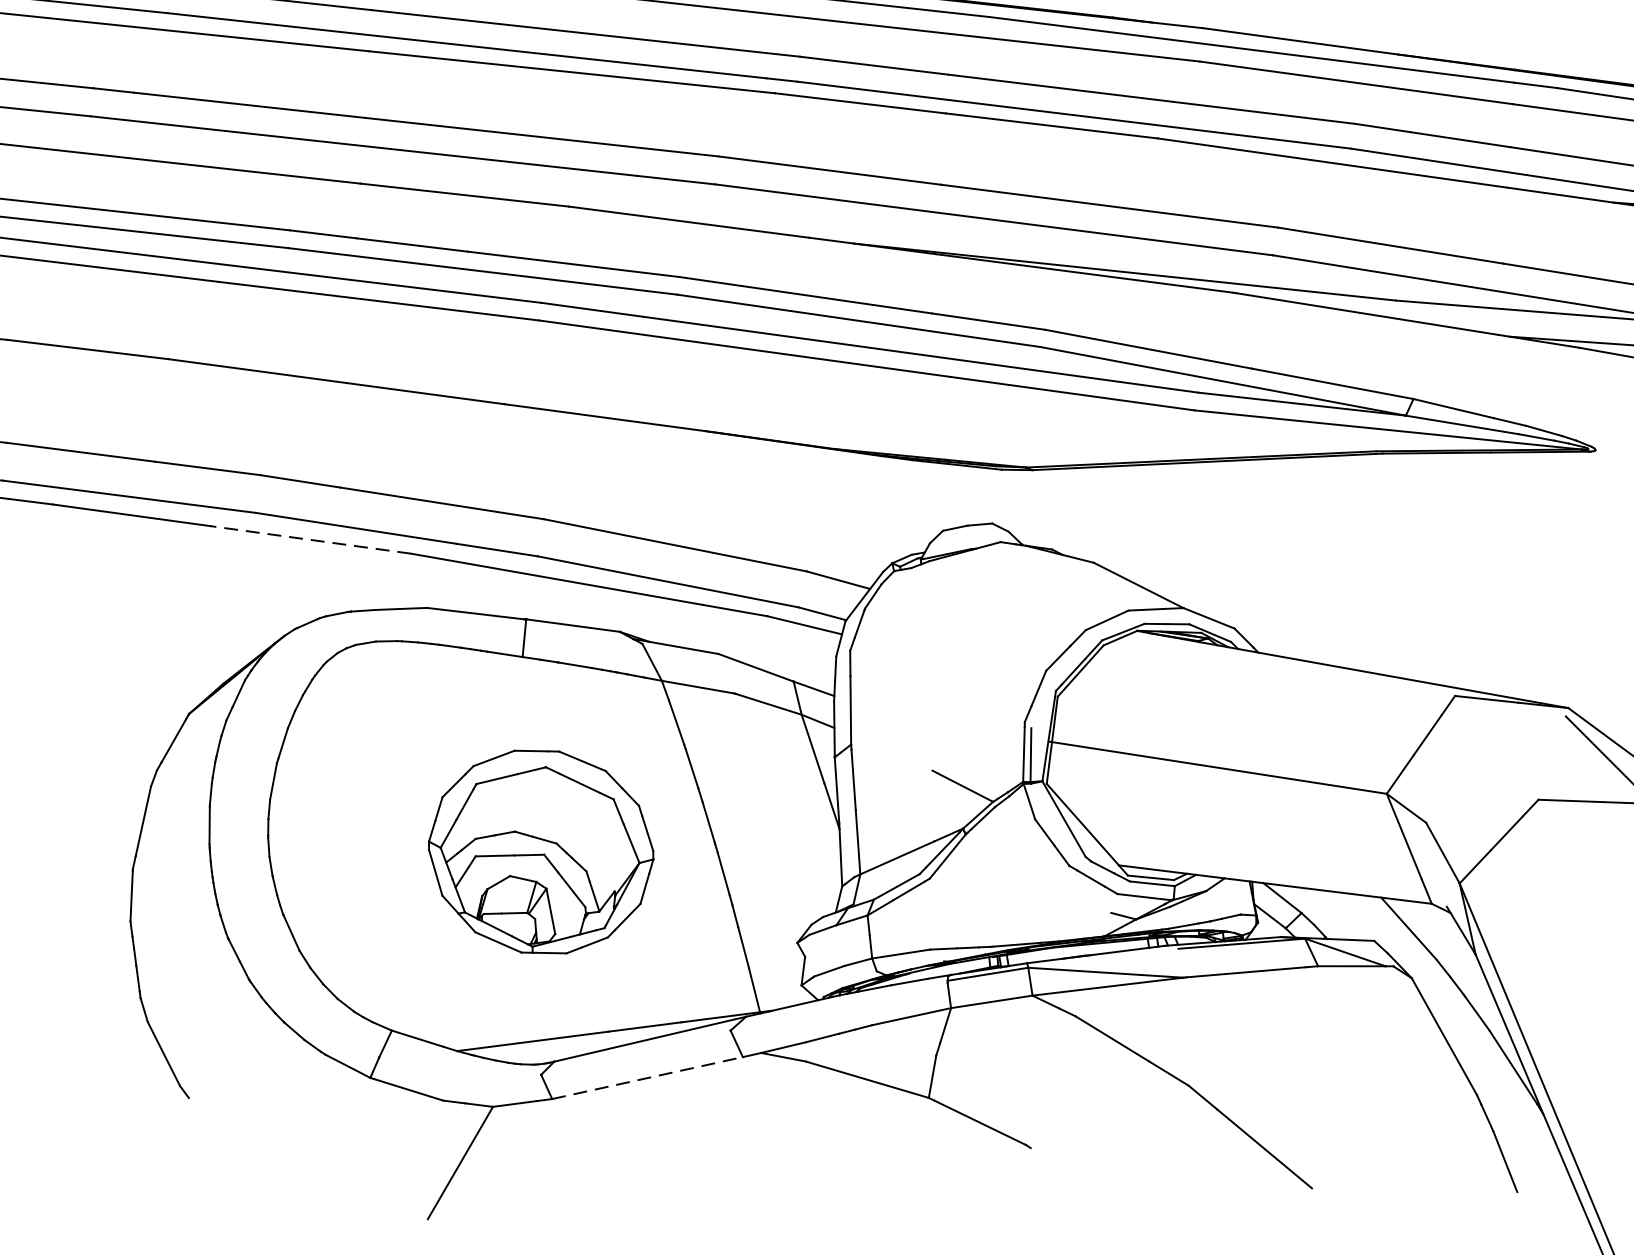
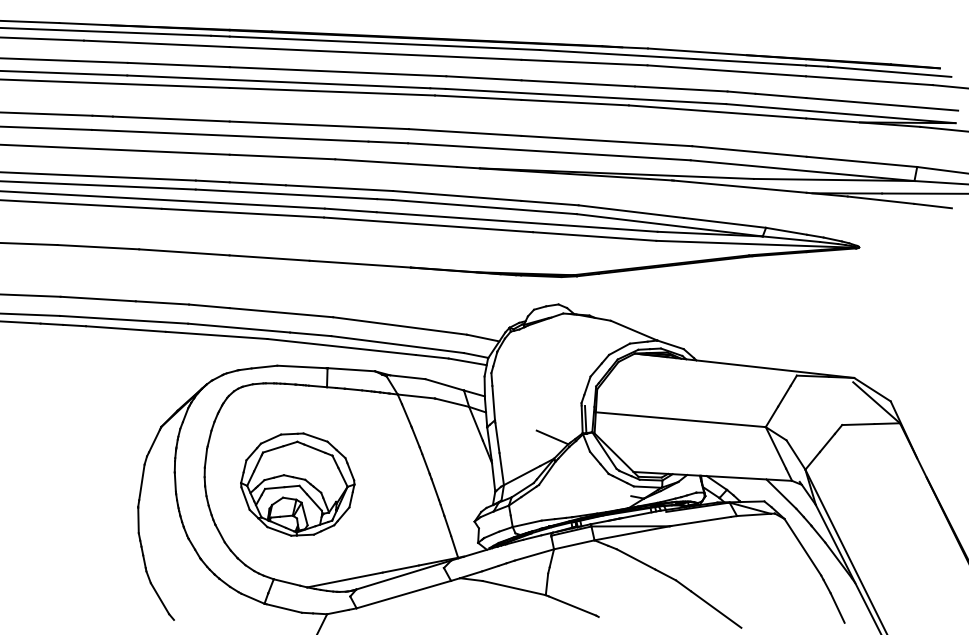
line: (310, 540) -> (216, 335), dashed -> solid
part: (540, 851) -> (297, 484), moved
line: (648, 1077) -> (404, 594), dashed -> solid

